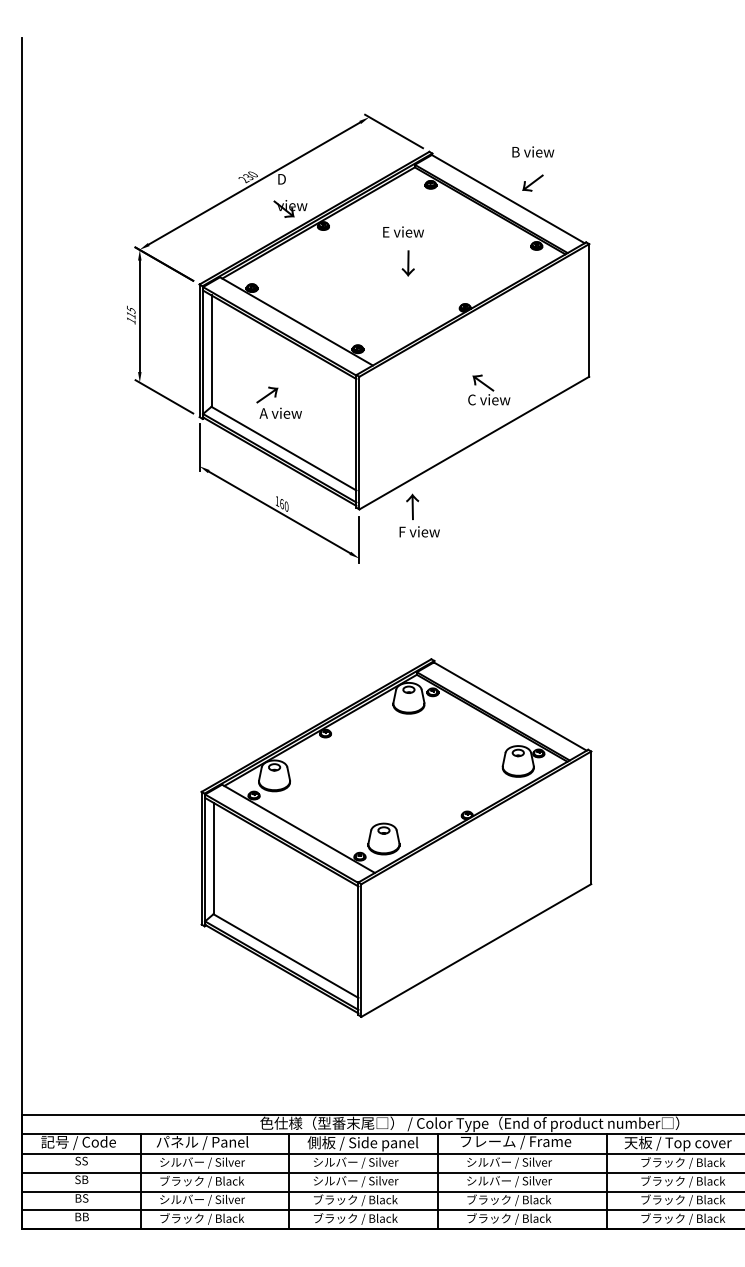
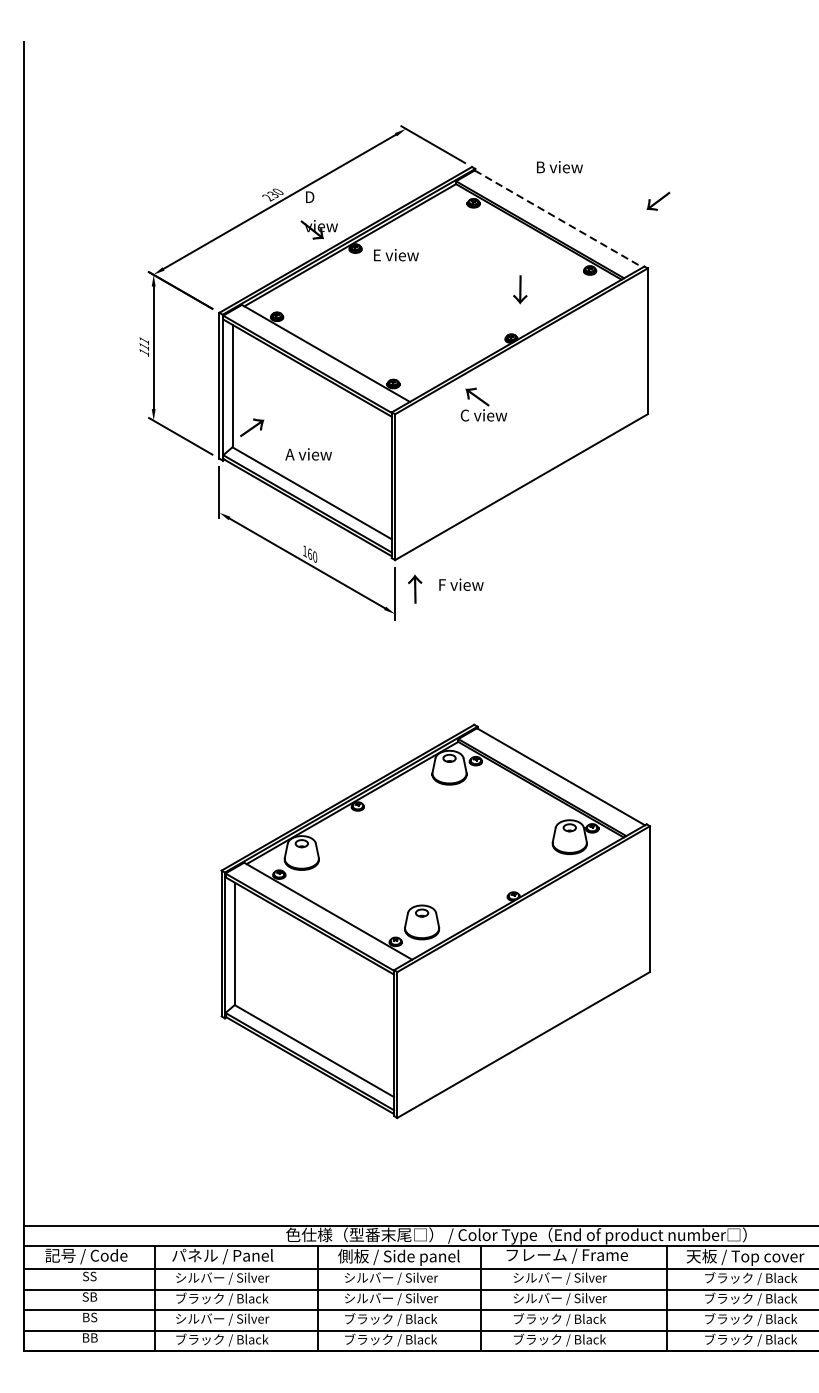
text: (533, 151) -> (560, 166), moved
text: (532, 182) -> (657, 200), moved
line: (508, 199) -> (559, 219), solid -> dashed
text: (403, 231) -> (396, 254), moved
text: (407, 263) -> (519, 289), moved
text: (131, 309) -> (144, 340), 115 -> 111
text: (489, 389) -> (484, 404), moved
text: (267, 394) -> (252, 427), moved
text: (412, 506) -> (414, 588), moved

